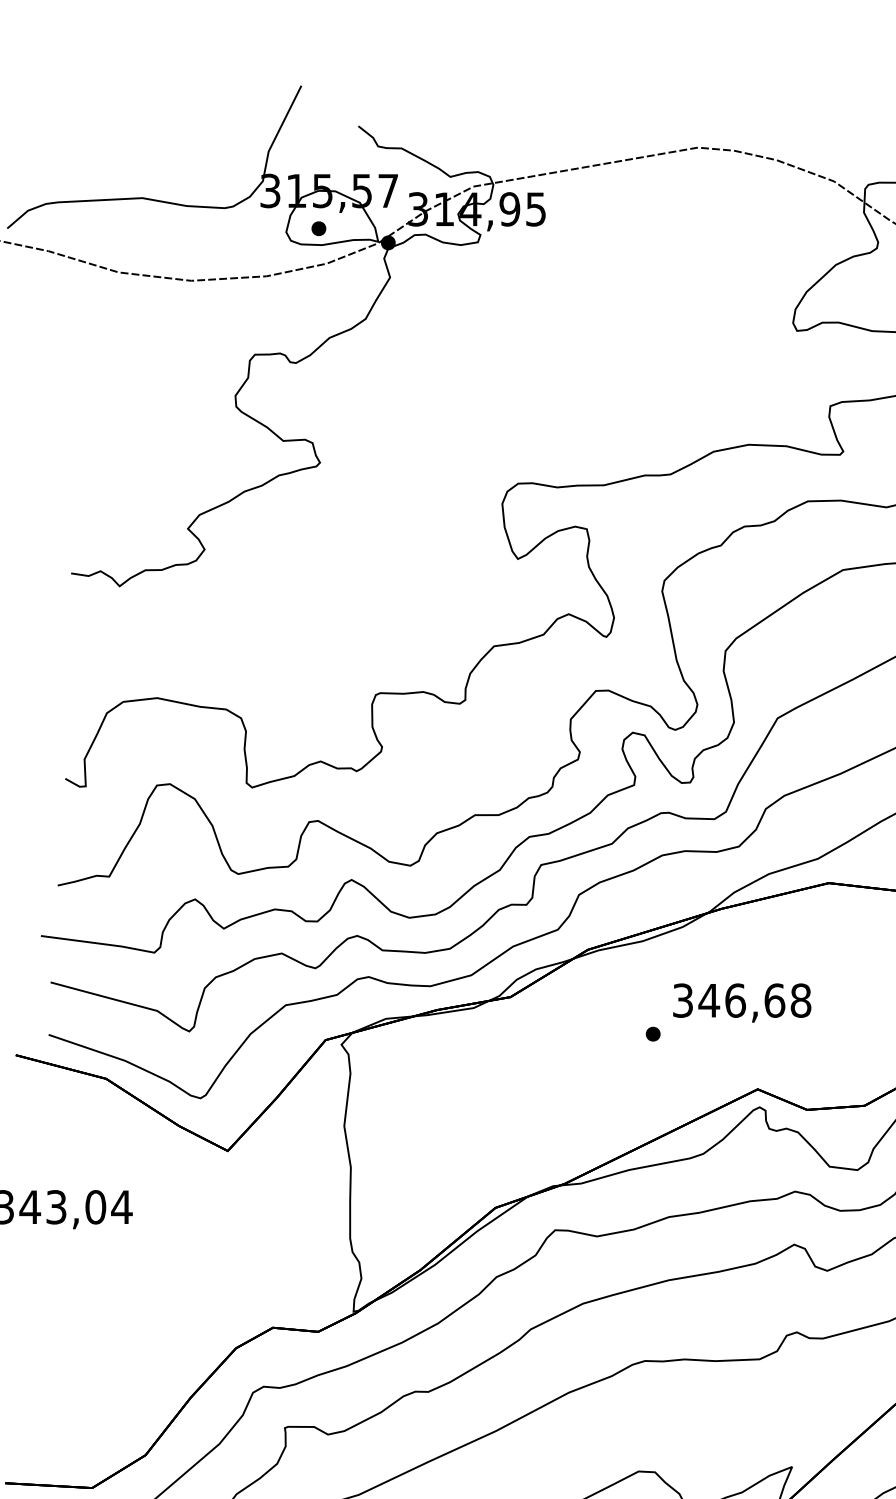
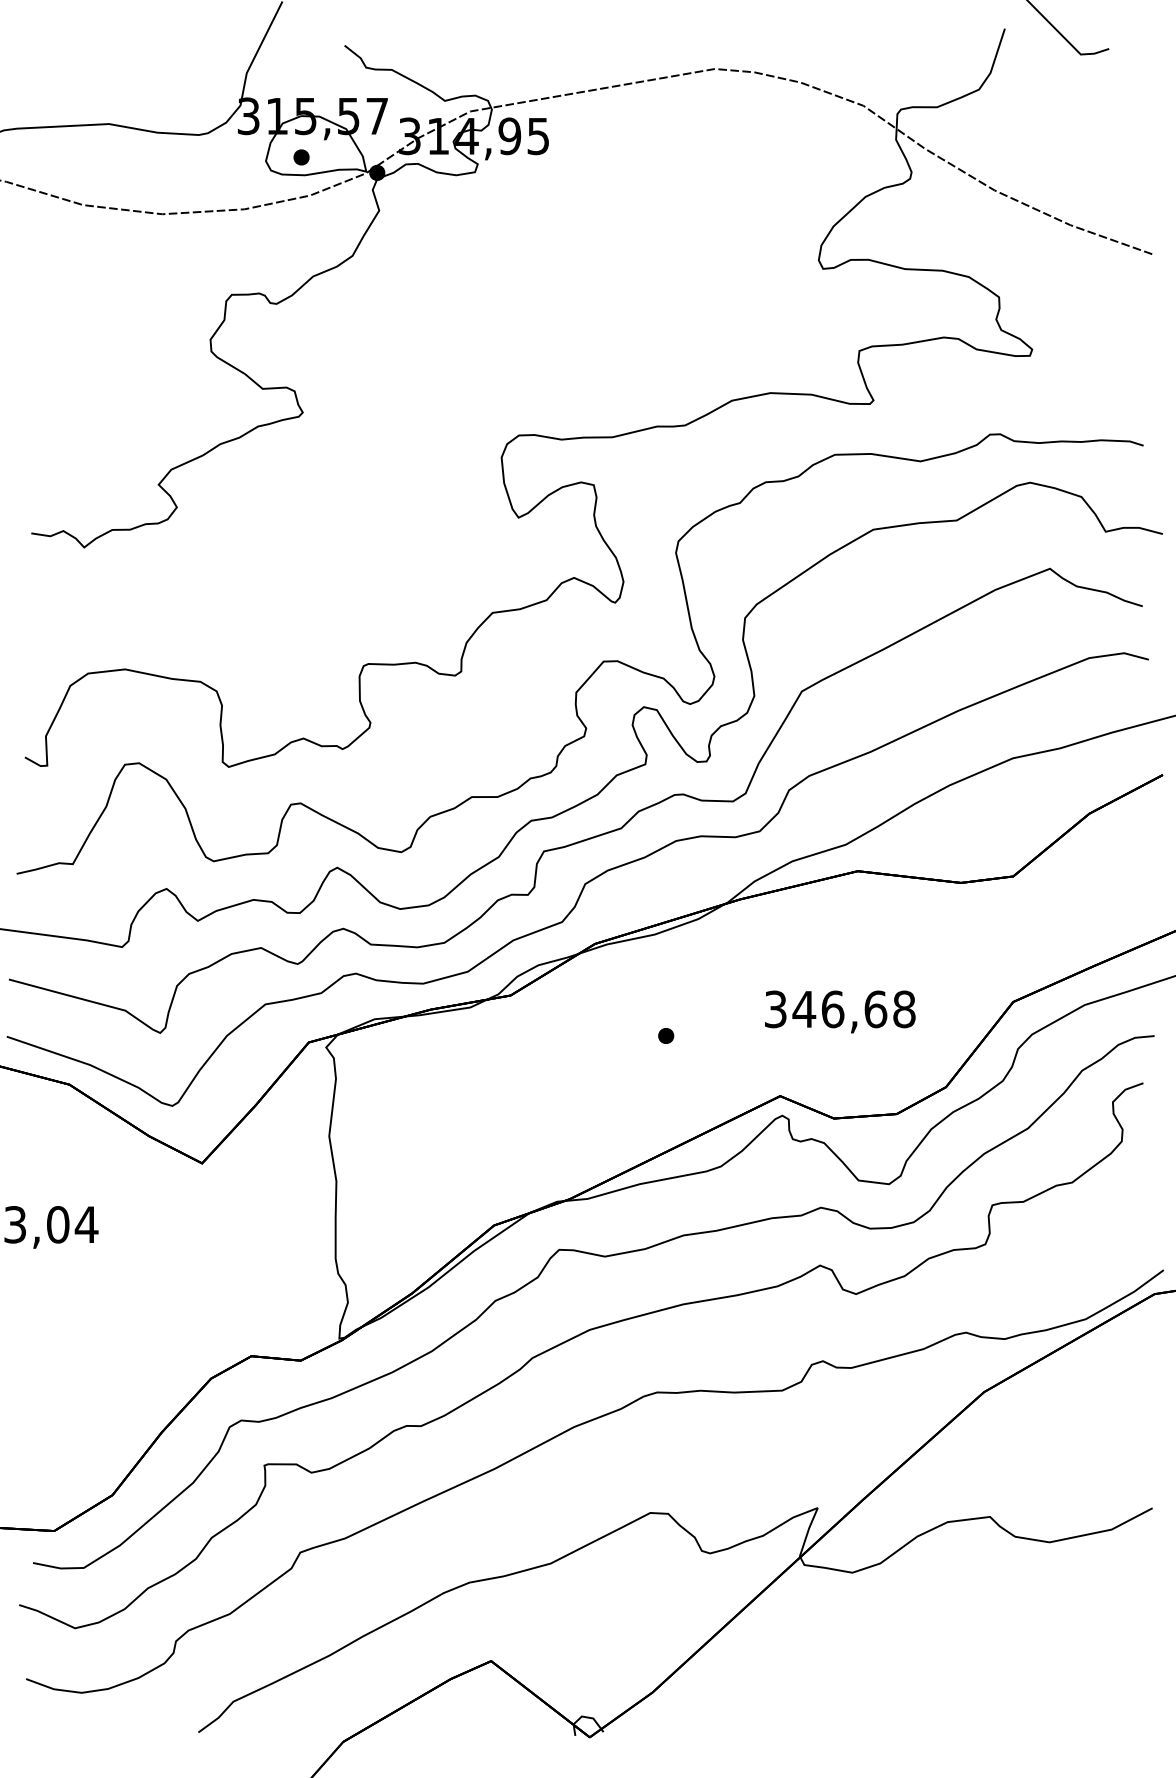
text: (742, 1002) -> (840, 1011), moved

